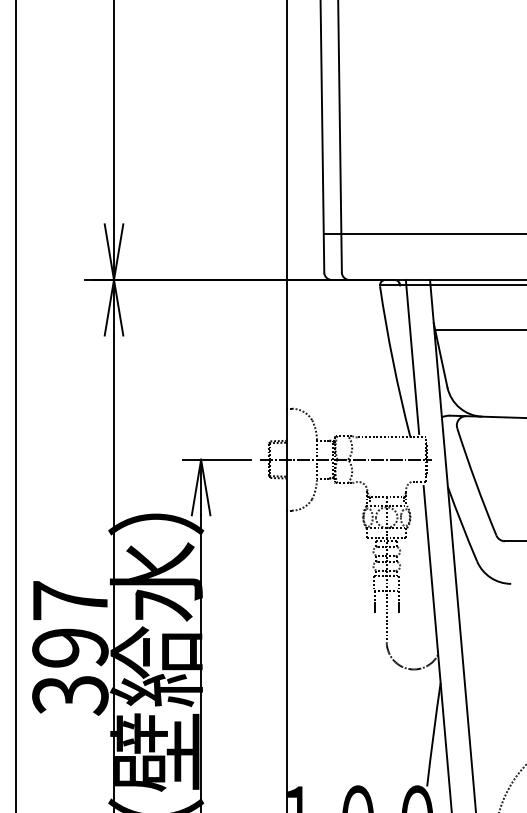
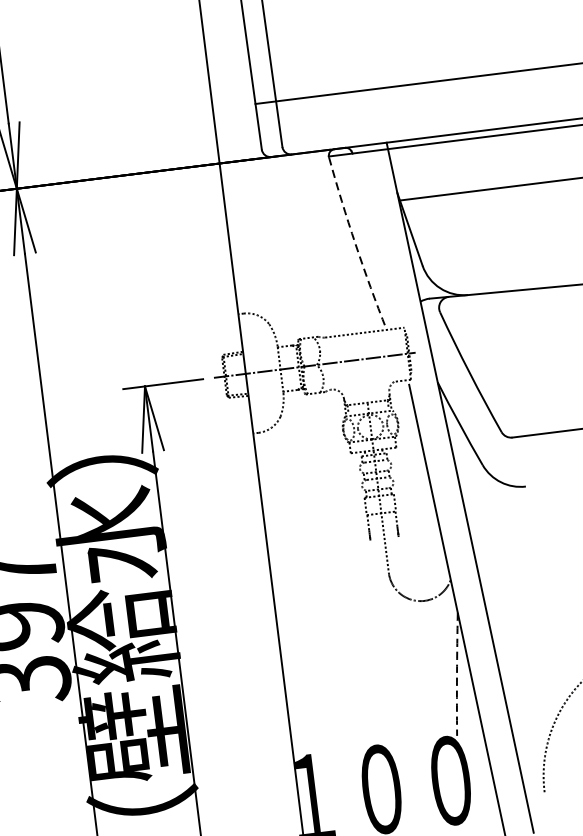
line: (412, 356) -> (377, 234), removed
arc: (393, 362) -> (355, 244), solid -> dashed
arc: (433, 734) -> (456, 674), solid -> dashed

